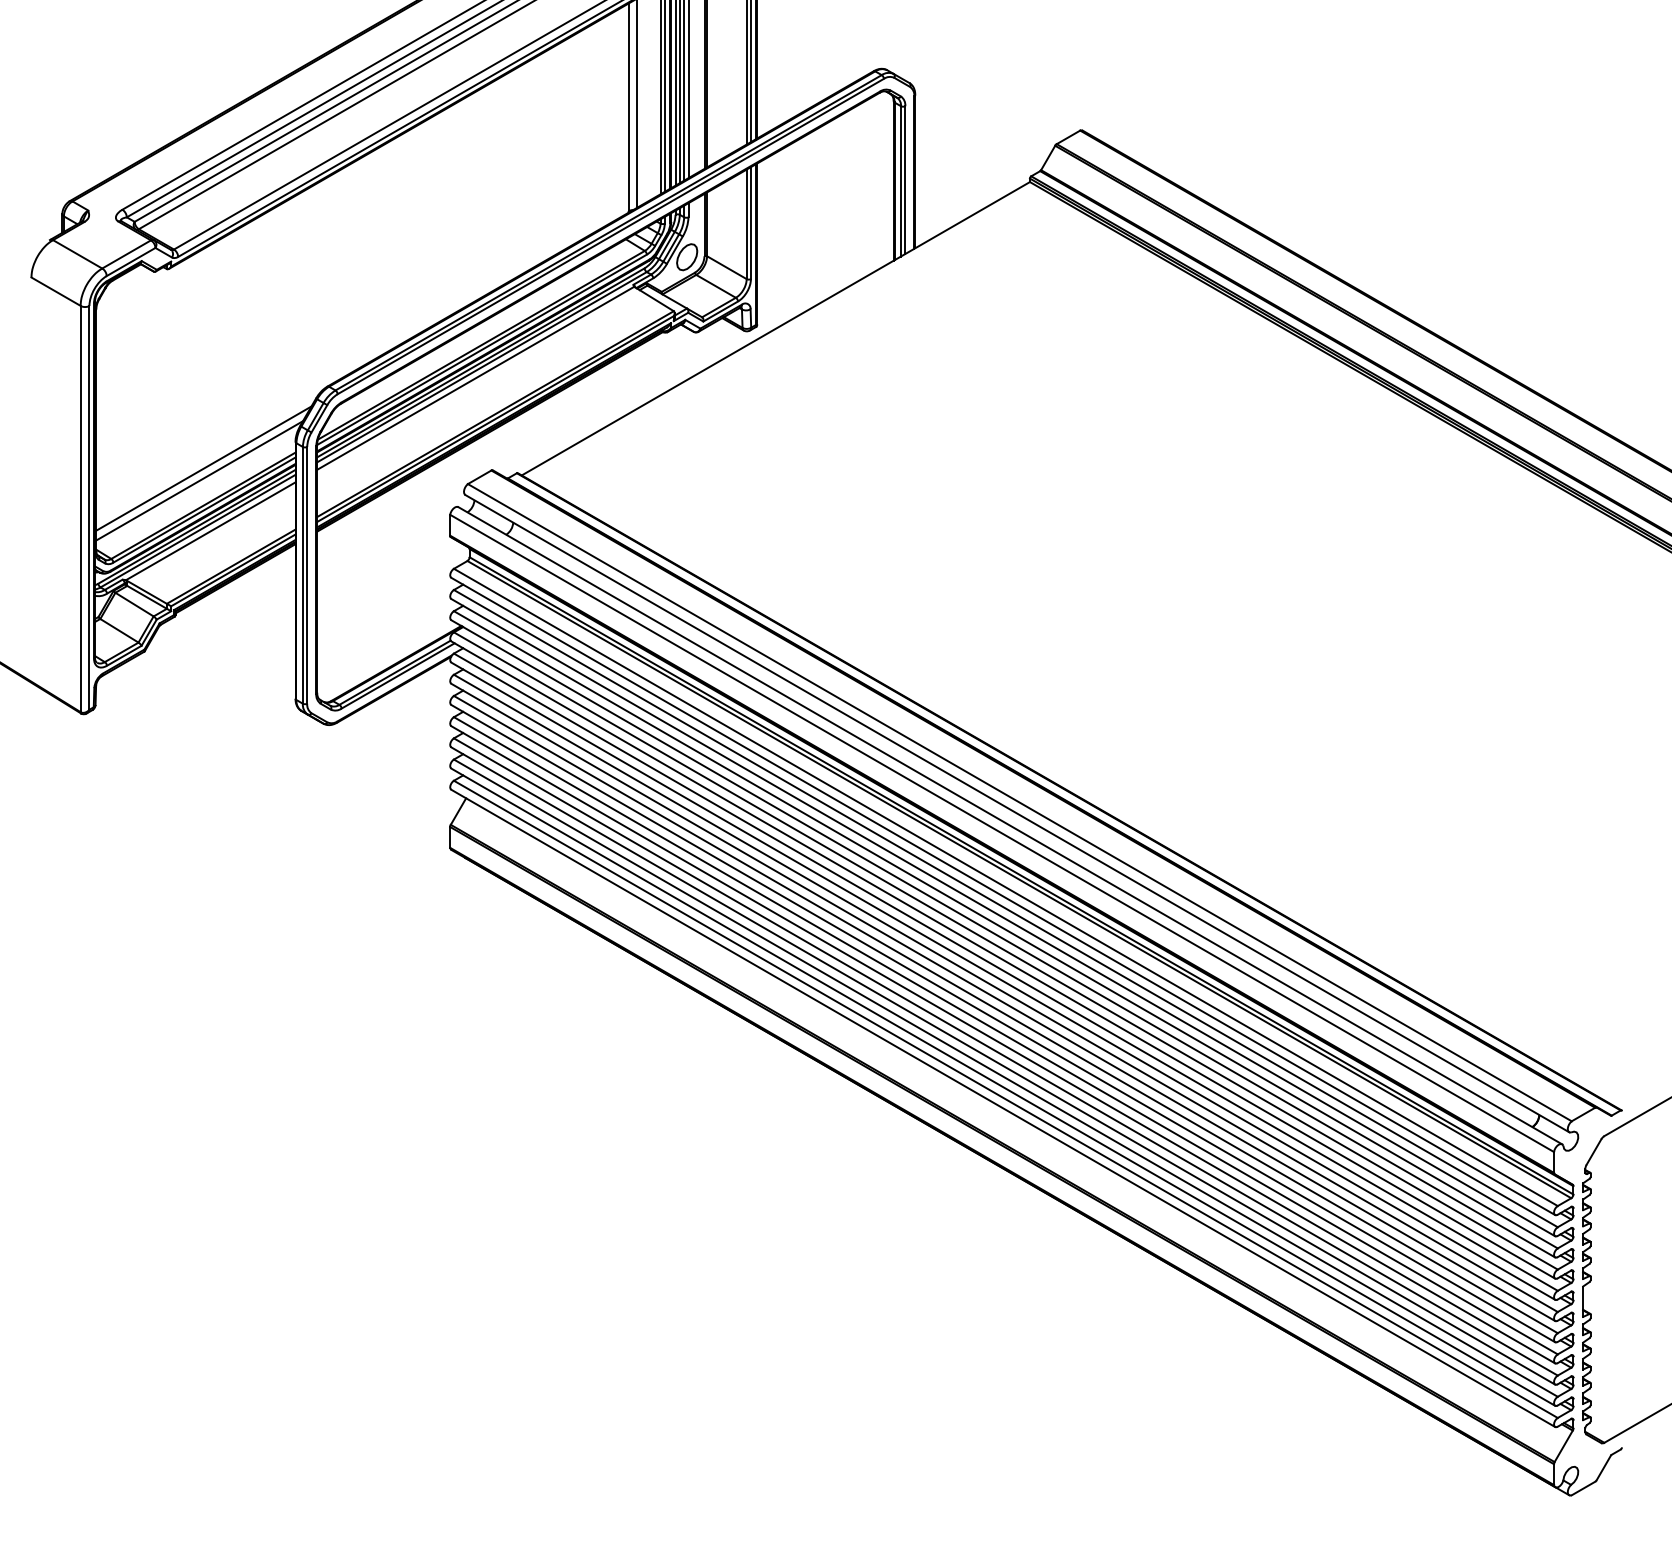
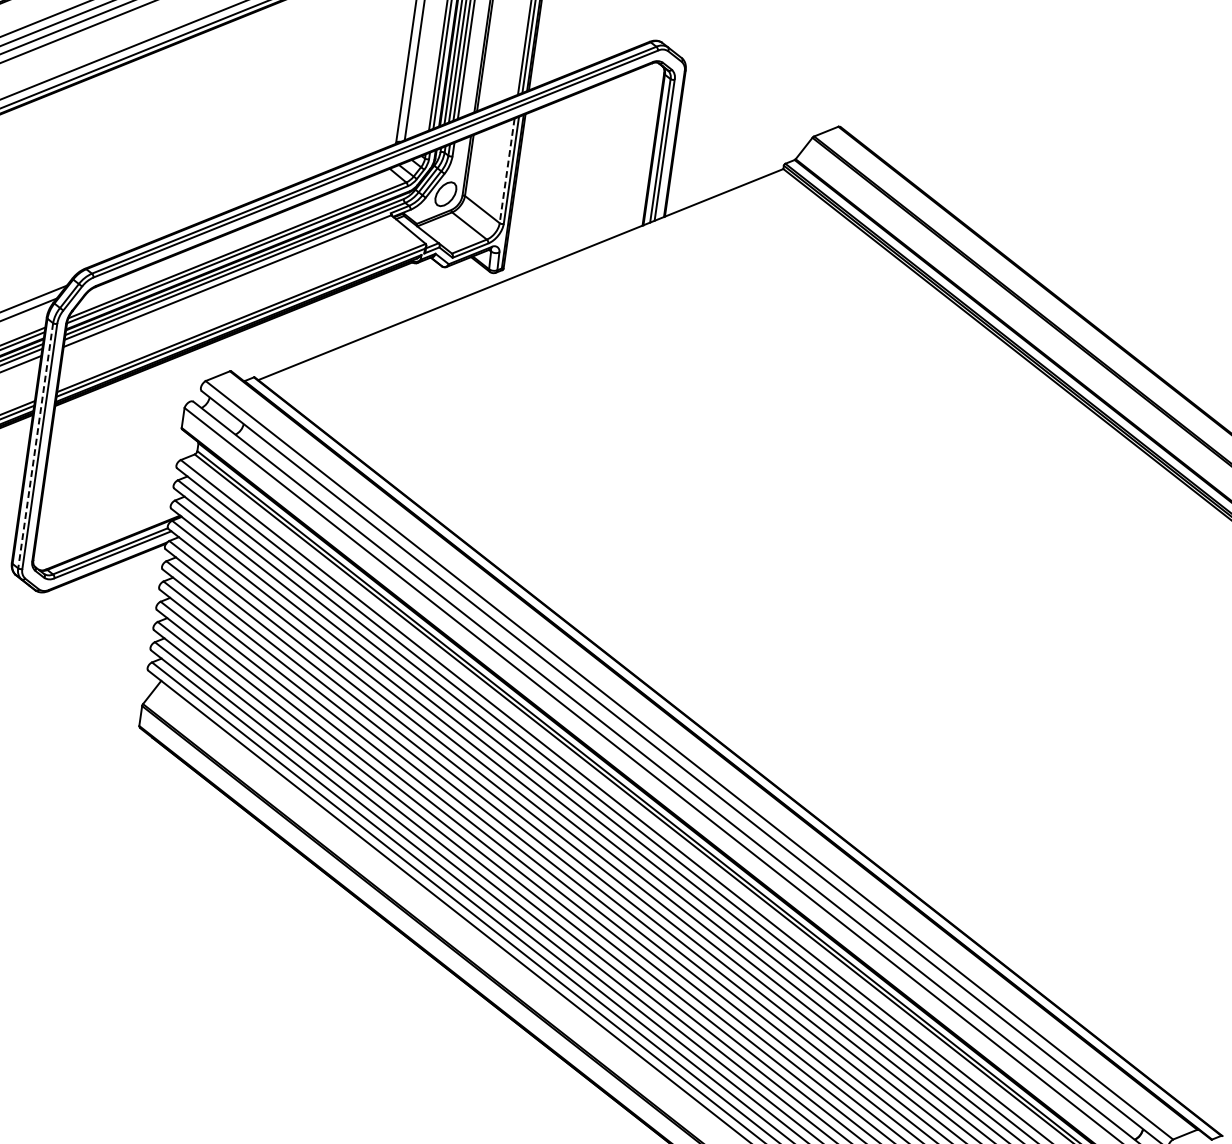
line: (746, 224) -> (506, 171), solid -> dashed
line: (302, 575) -> (35, 445), solid -> dashed

